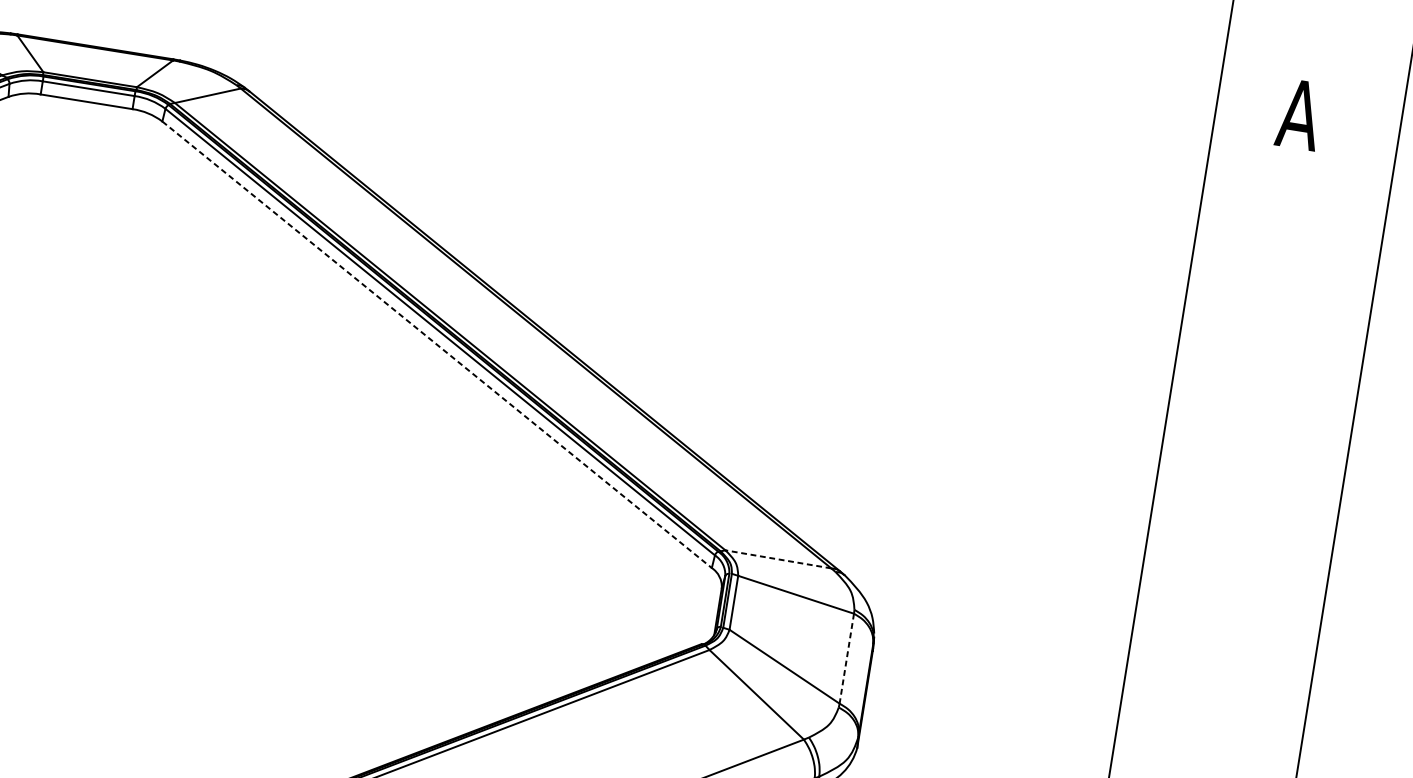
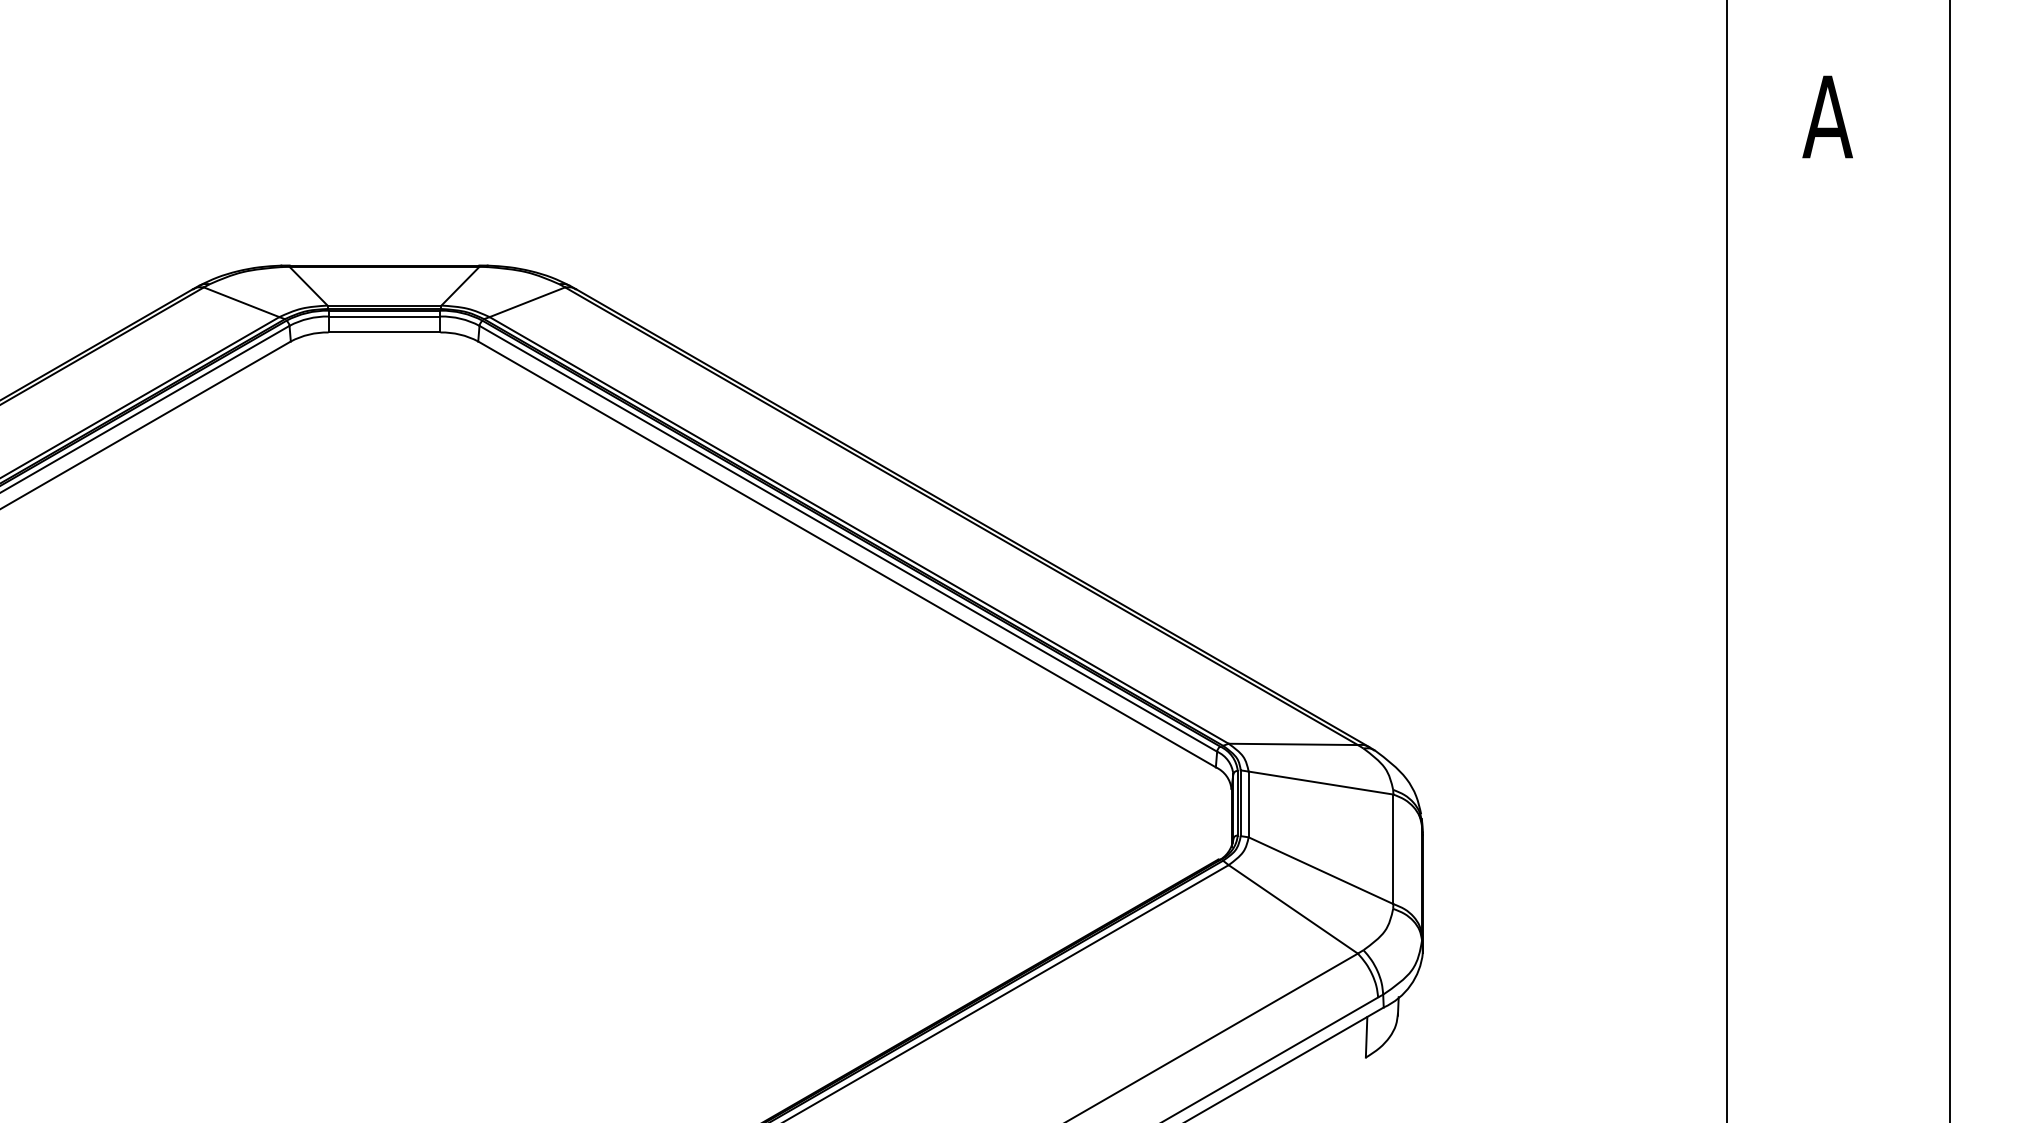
line: (437, 344) -> (847, 554), dashed -> solid
line: (778, 559) -> (1293, 744), dashed -> solid
line: (846, 658) -> (1393, 849), dashed -> solid

